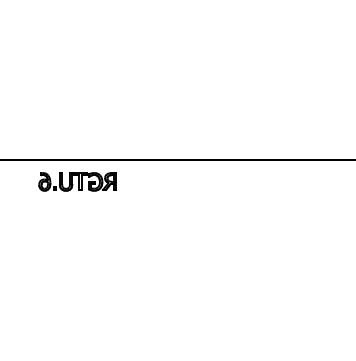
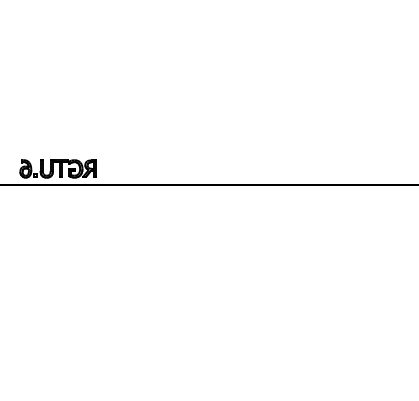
part: (76, 181) -> (57, 168), moved

